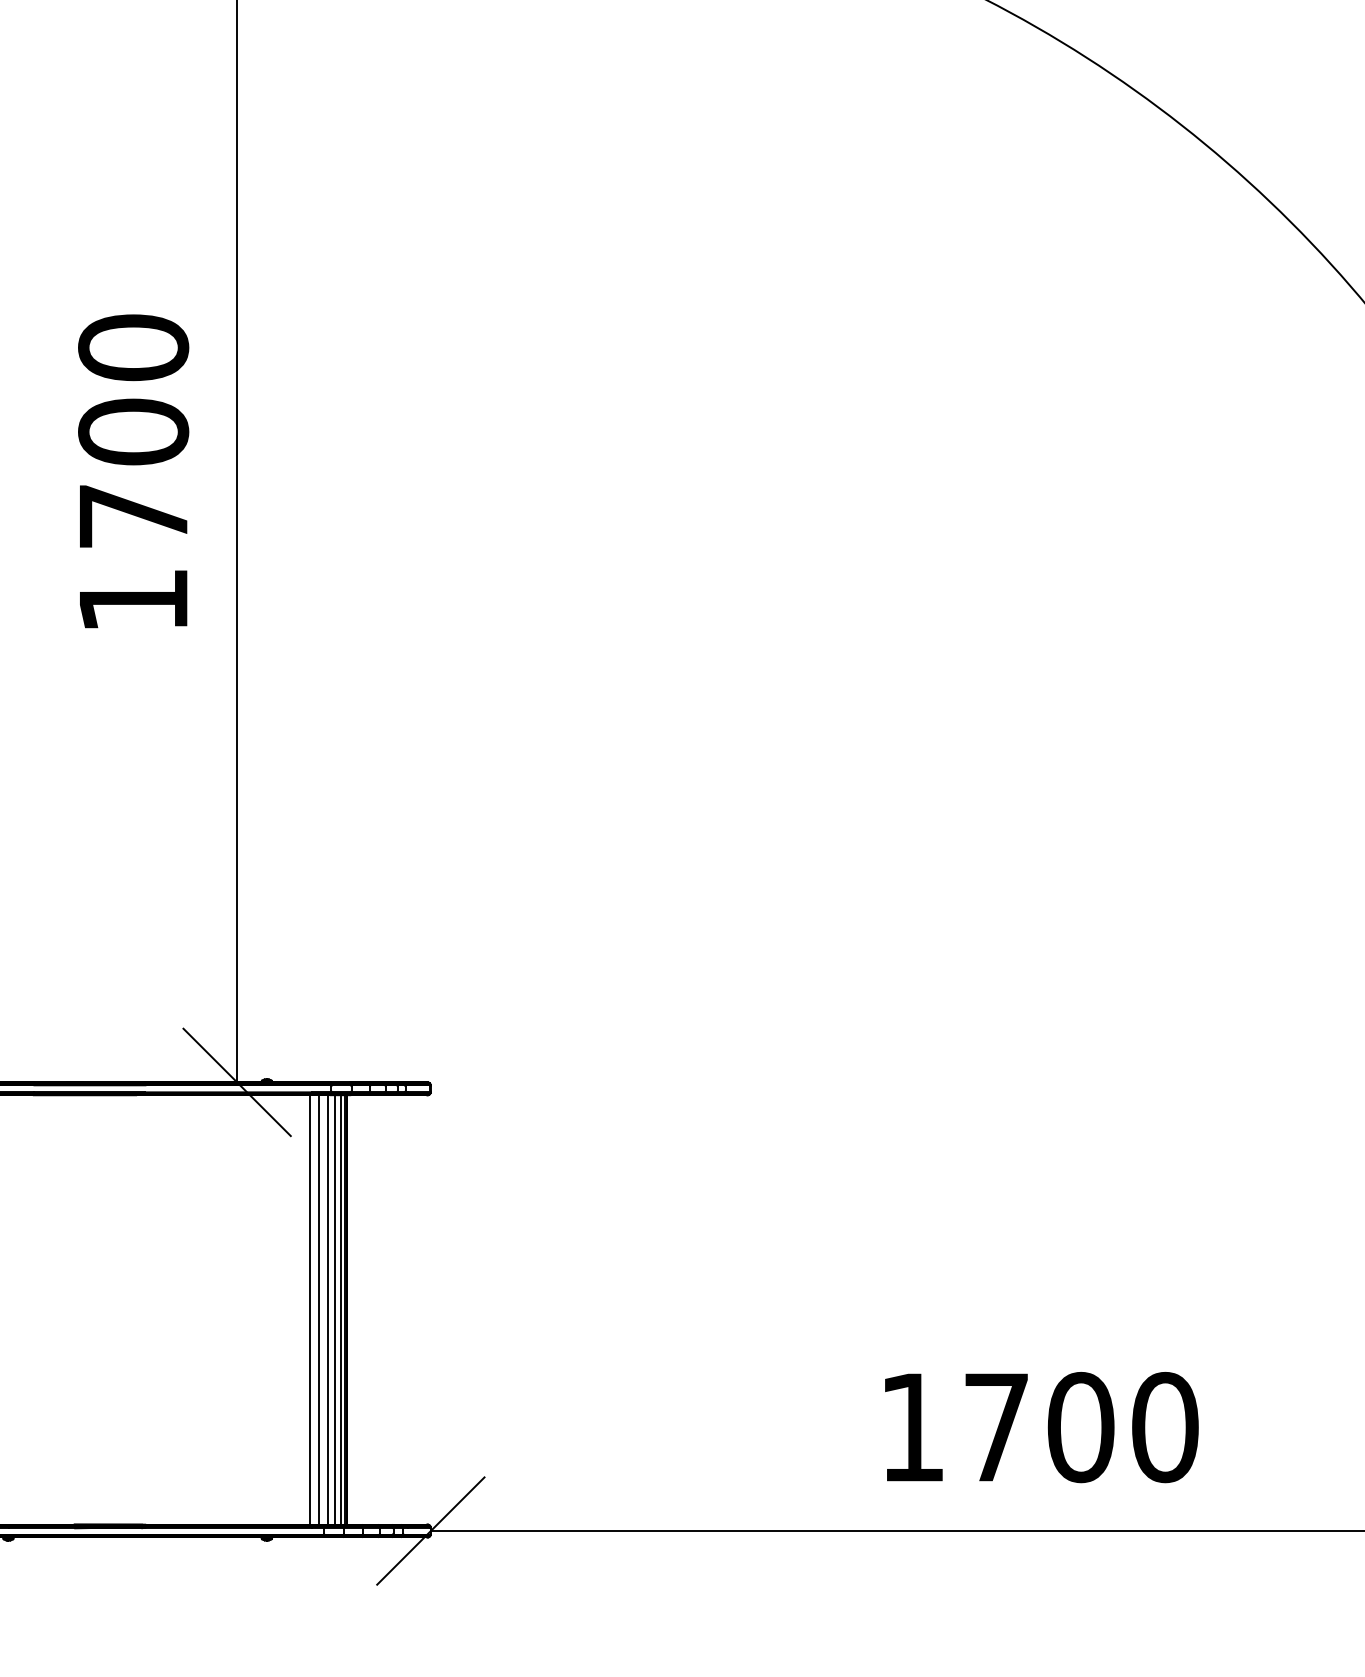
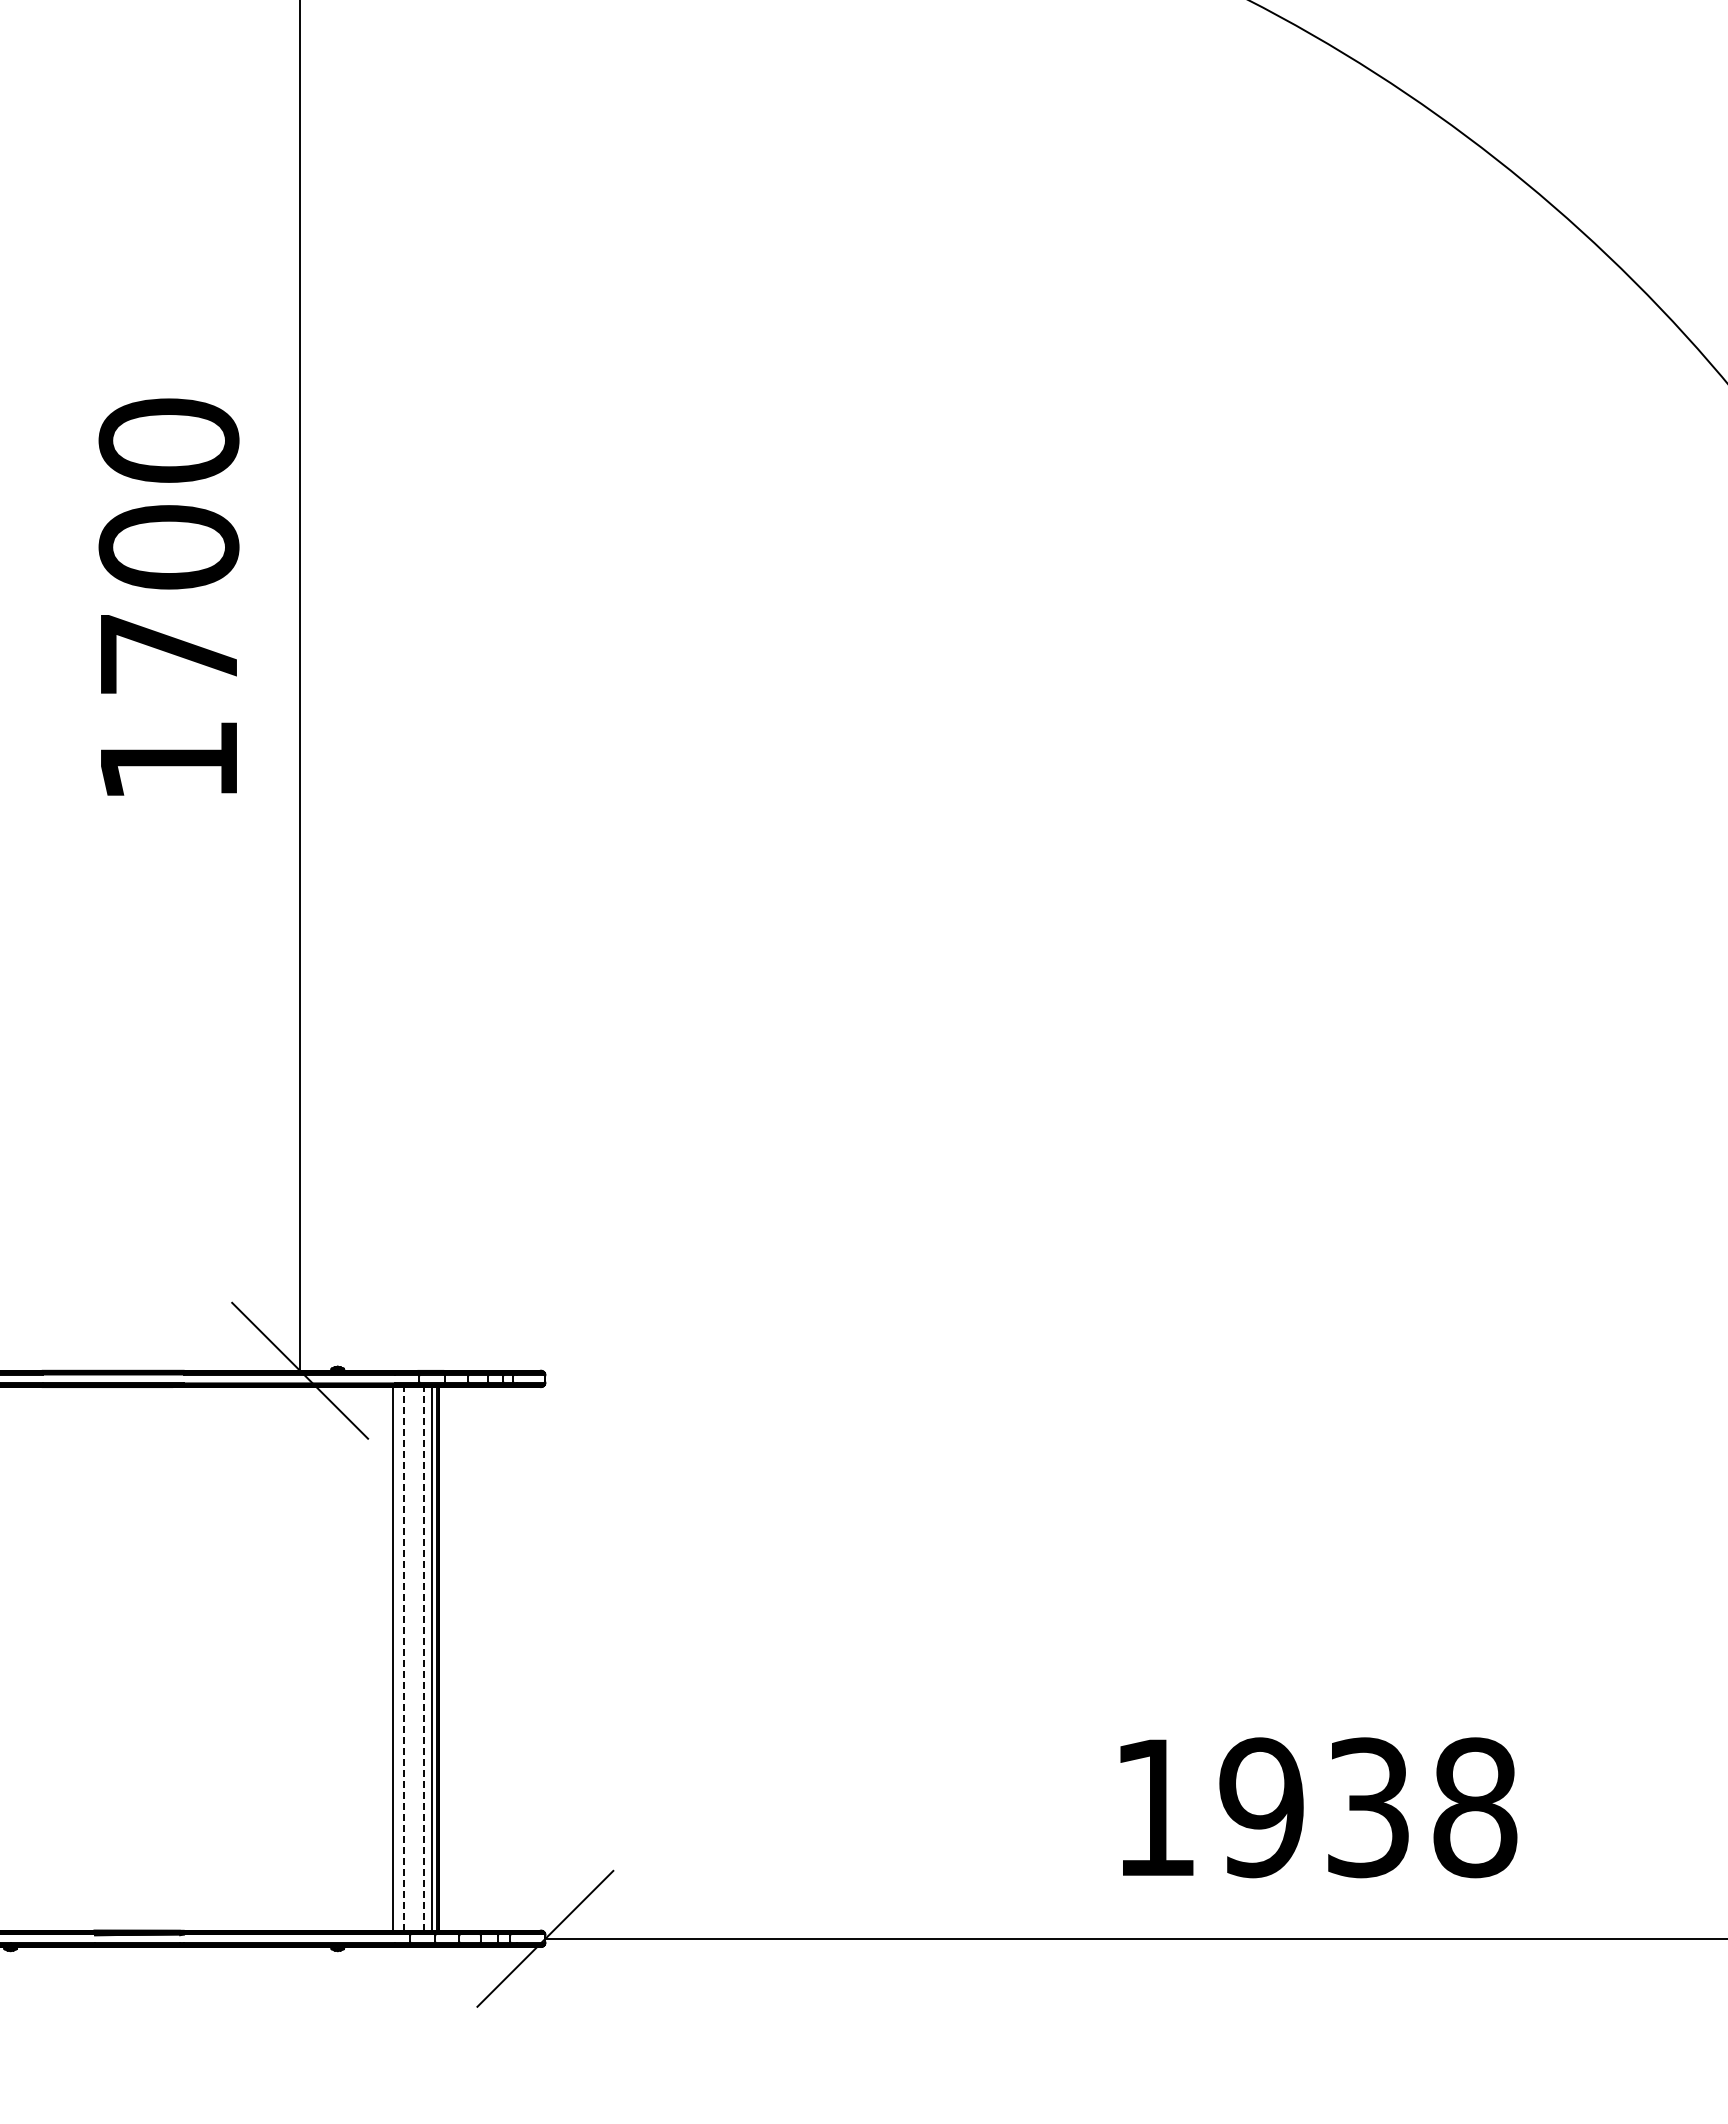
line: (319, 1309) -> (404, 1658), solid -> dashed
line: (327, 1309) -> (414, 1658), removed
line: (335, 1309) -> (424, 1658), solid -> dashed
text: (1080, 1427) -> (1368, 1807), 1700 -> 1938

